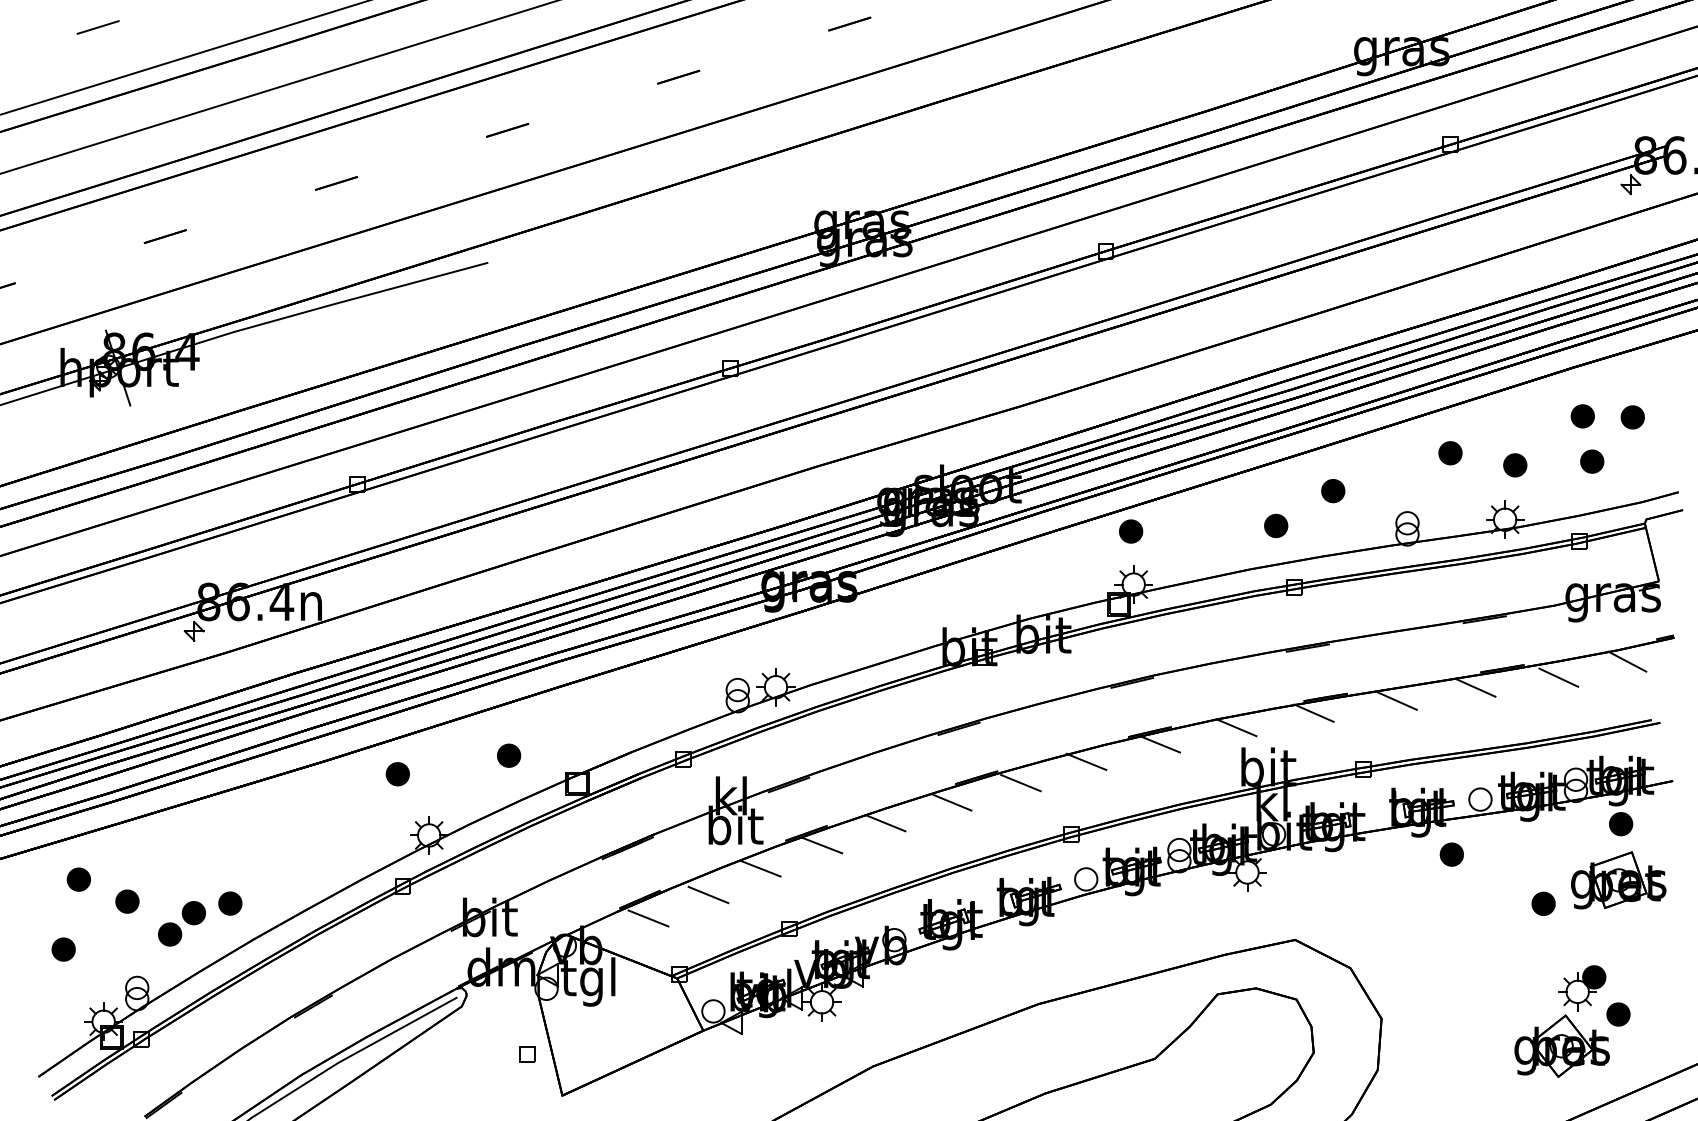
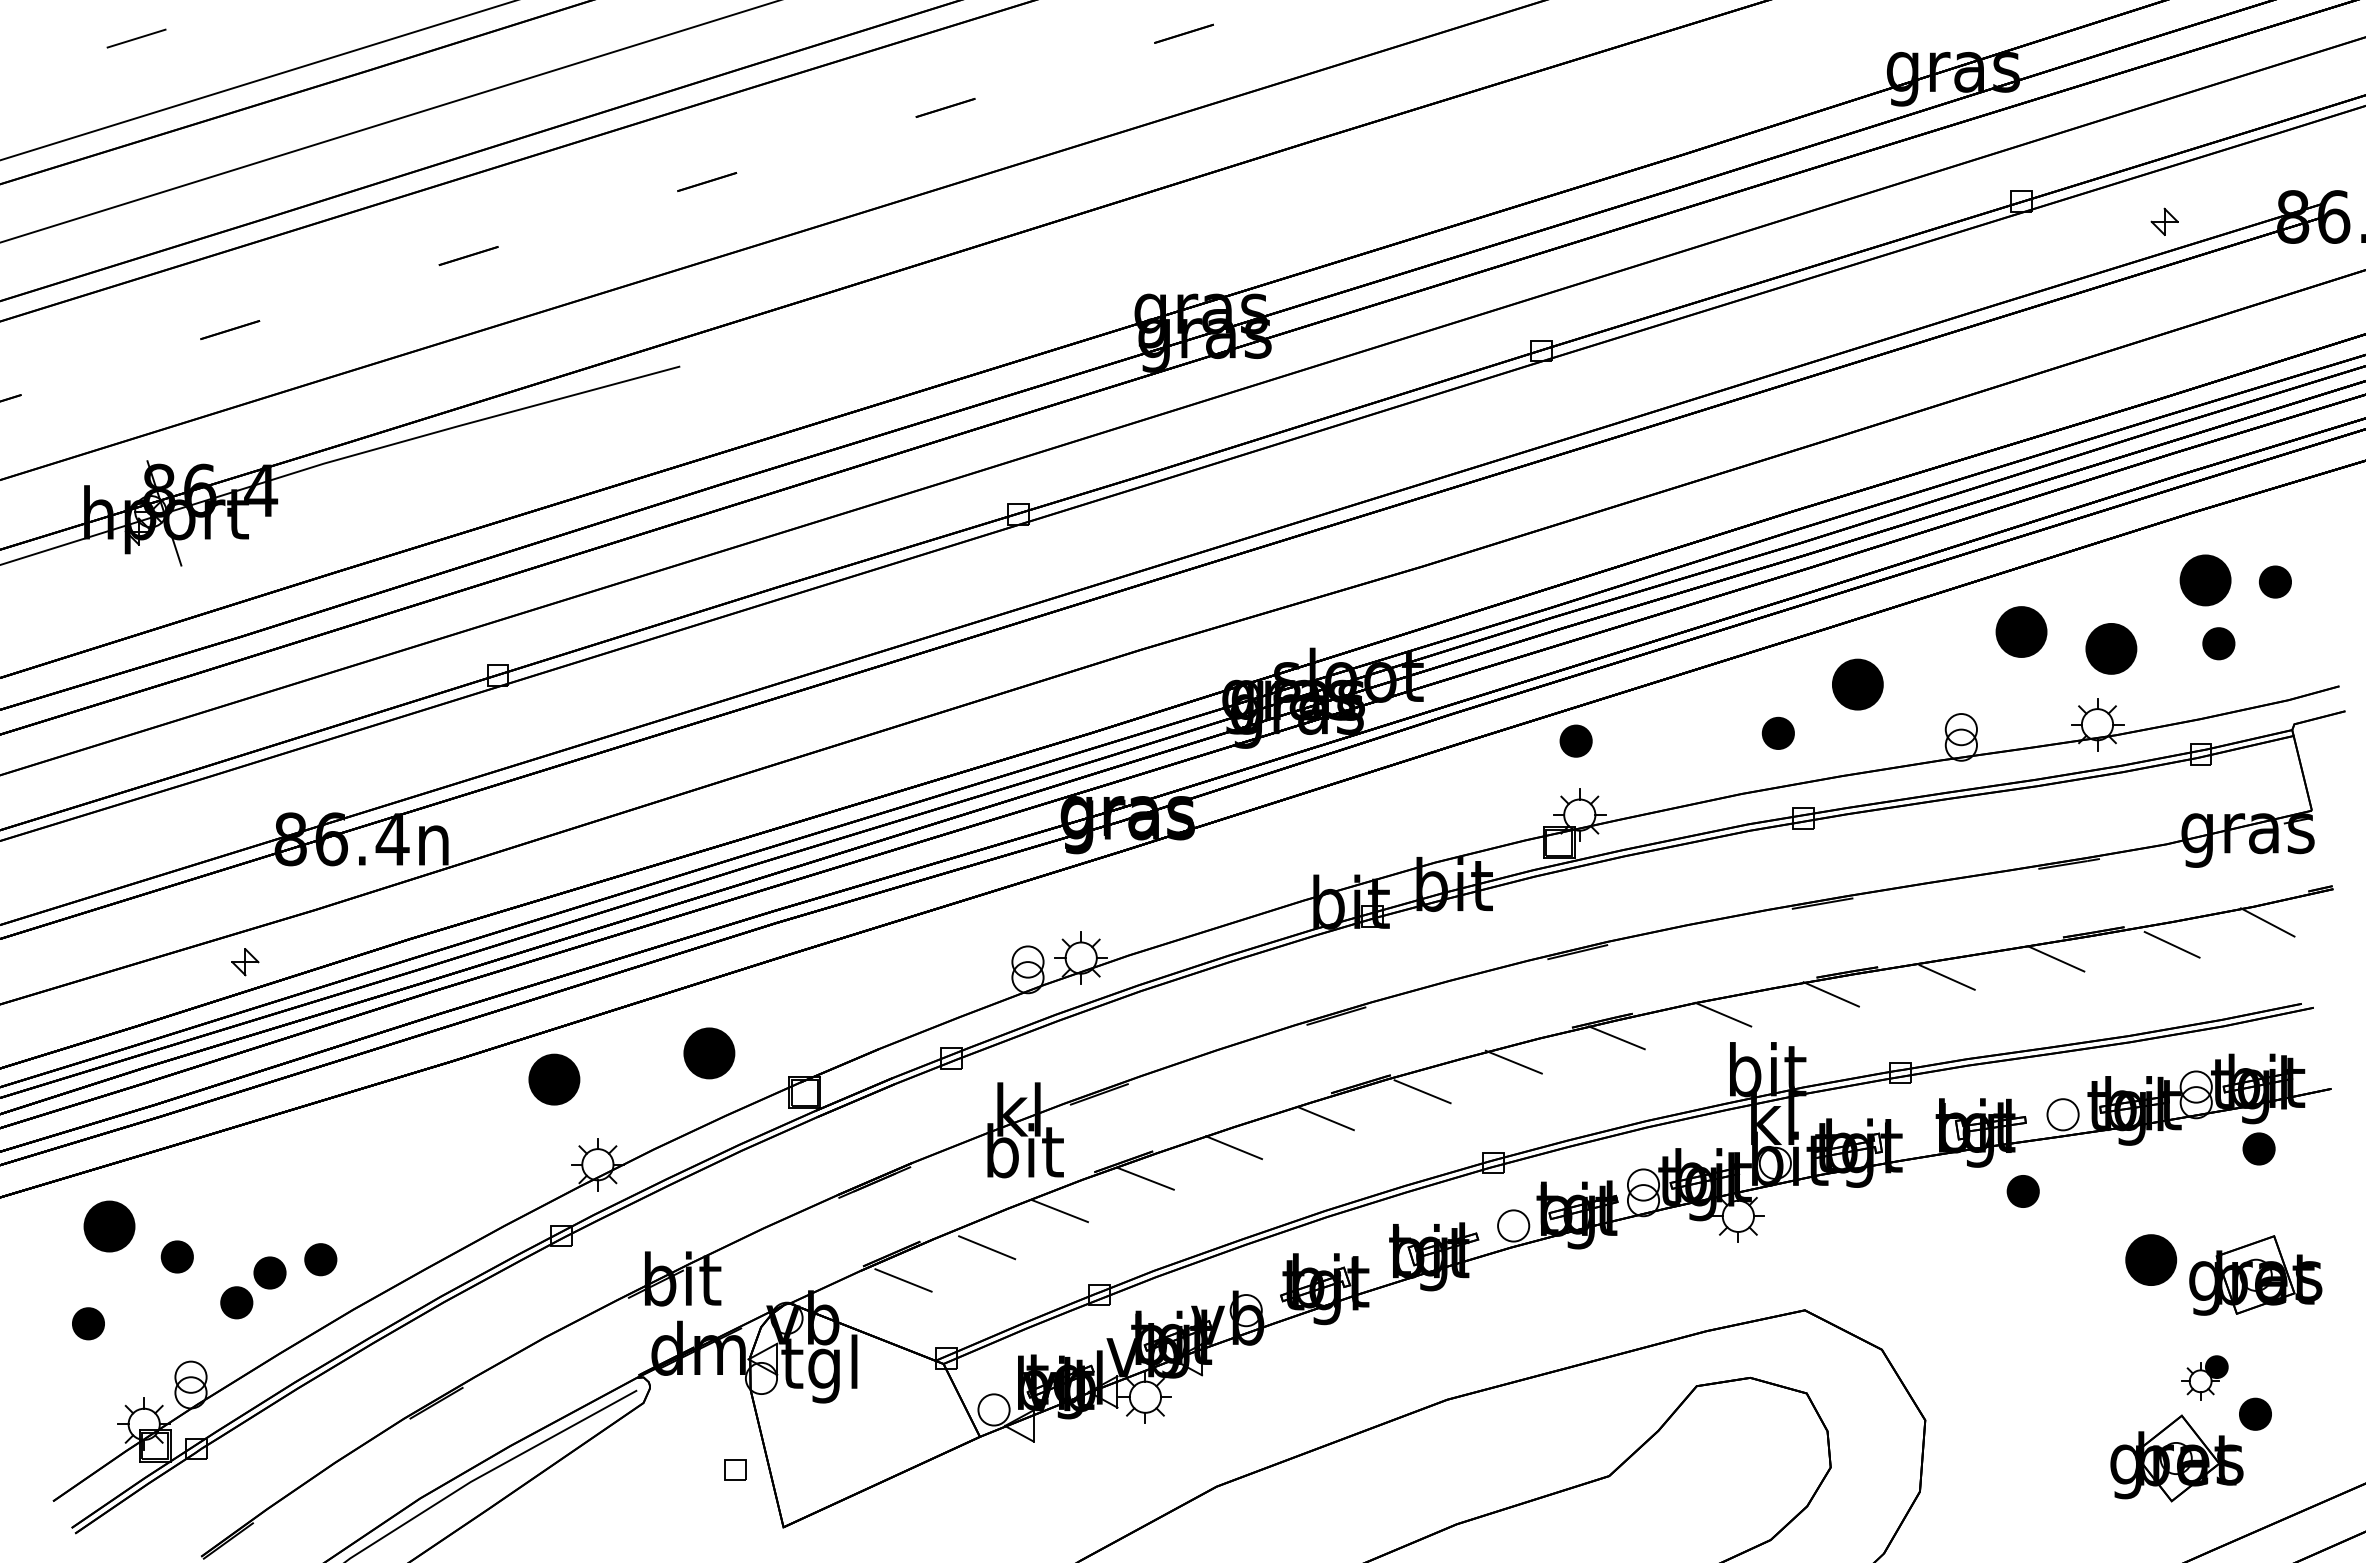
part: (1630, 184) -> (2164, 221), moved
part: (1582, 416) -> (2205, 580), size x1.6
part: (1449, 452) -> (2020, 631), size x1.6
part: (1515, 465) -> (2111, 648), size x1.6
part: (1332, 490) -> (1857, 684), size x1.6
part: (194, 631) -> (245, 962), moved
part: (508, 755) -> (708, 1053), size x1.6
part: (397, 773) -> (553, 1078), size x1.6
part: (78, 879) -> (109, 1225), size x1.6
part: (1618, 880) -> (2255, 1275), moved
part: (1543, 903) -> (2150, 1259), size x1.6
part: (1582, 988) -> (2205, 1377), size x0.7

